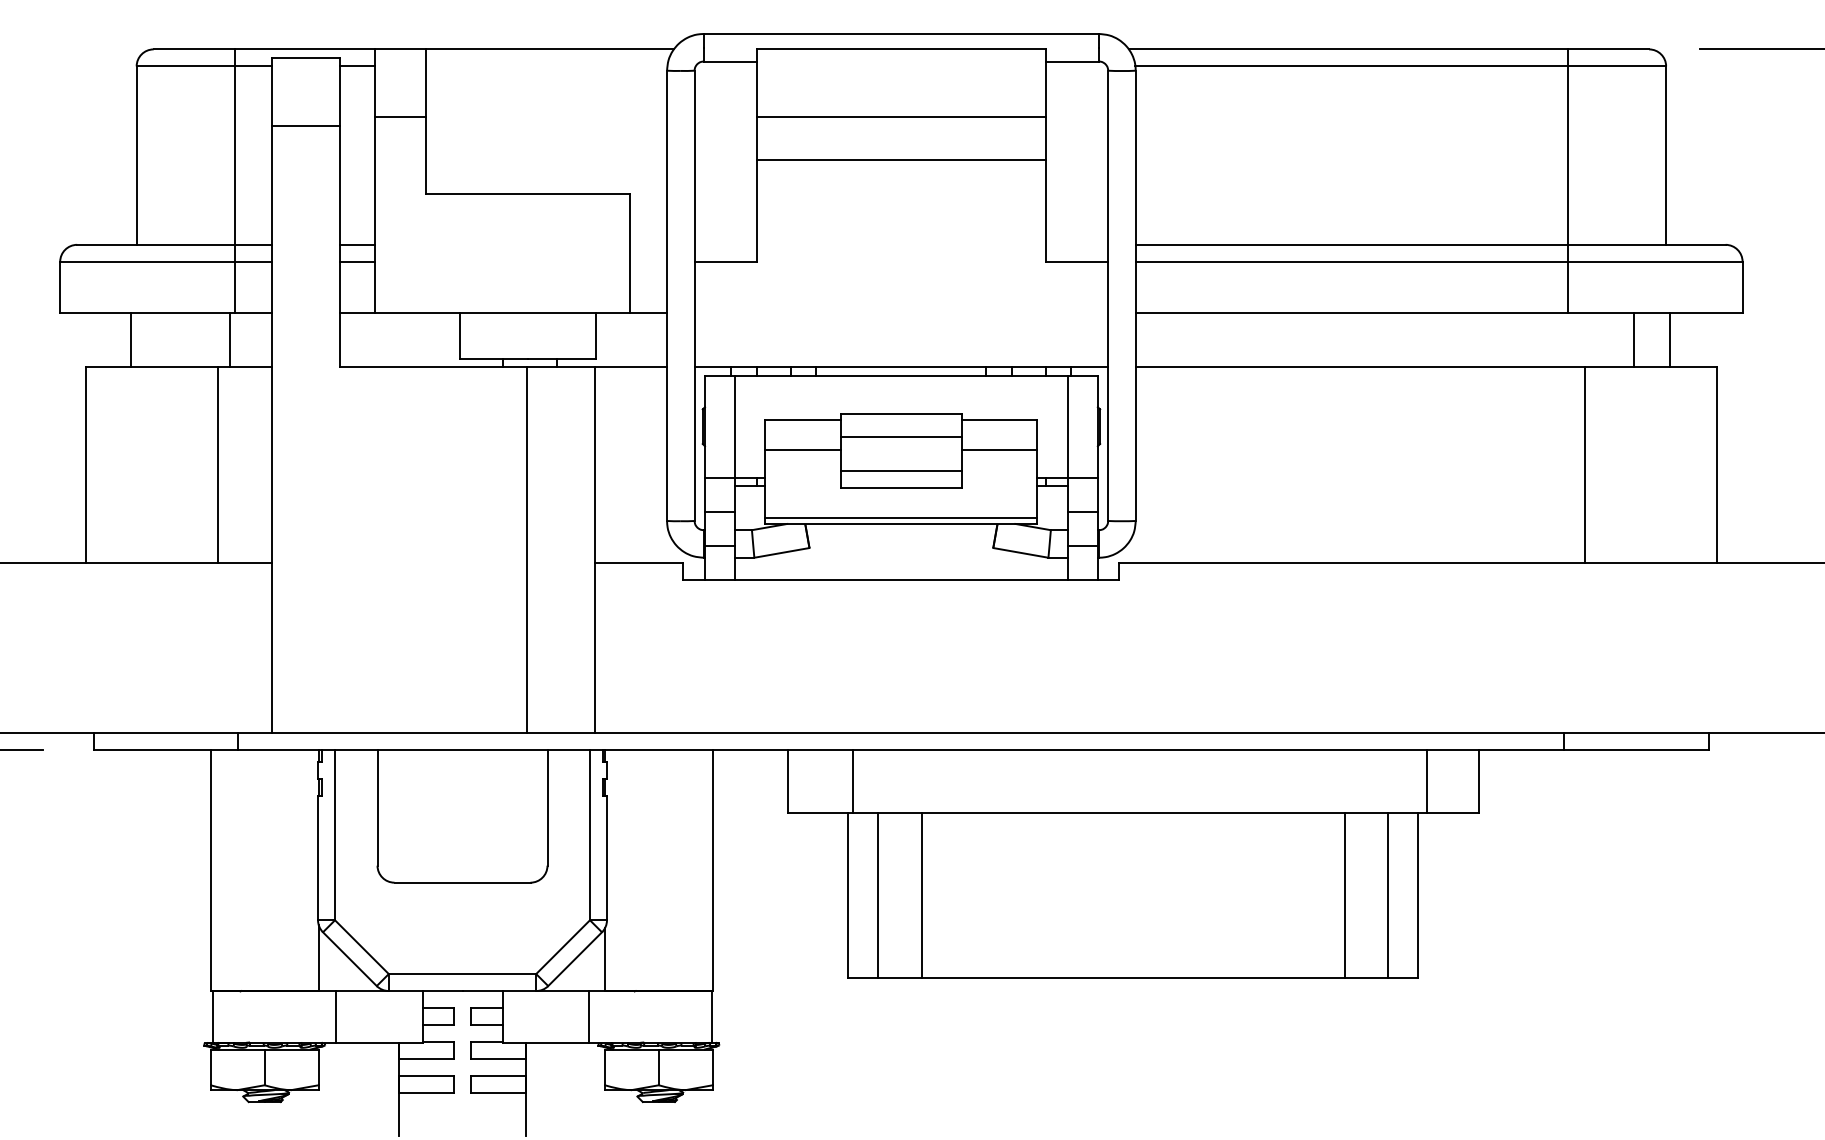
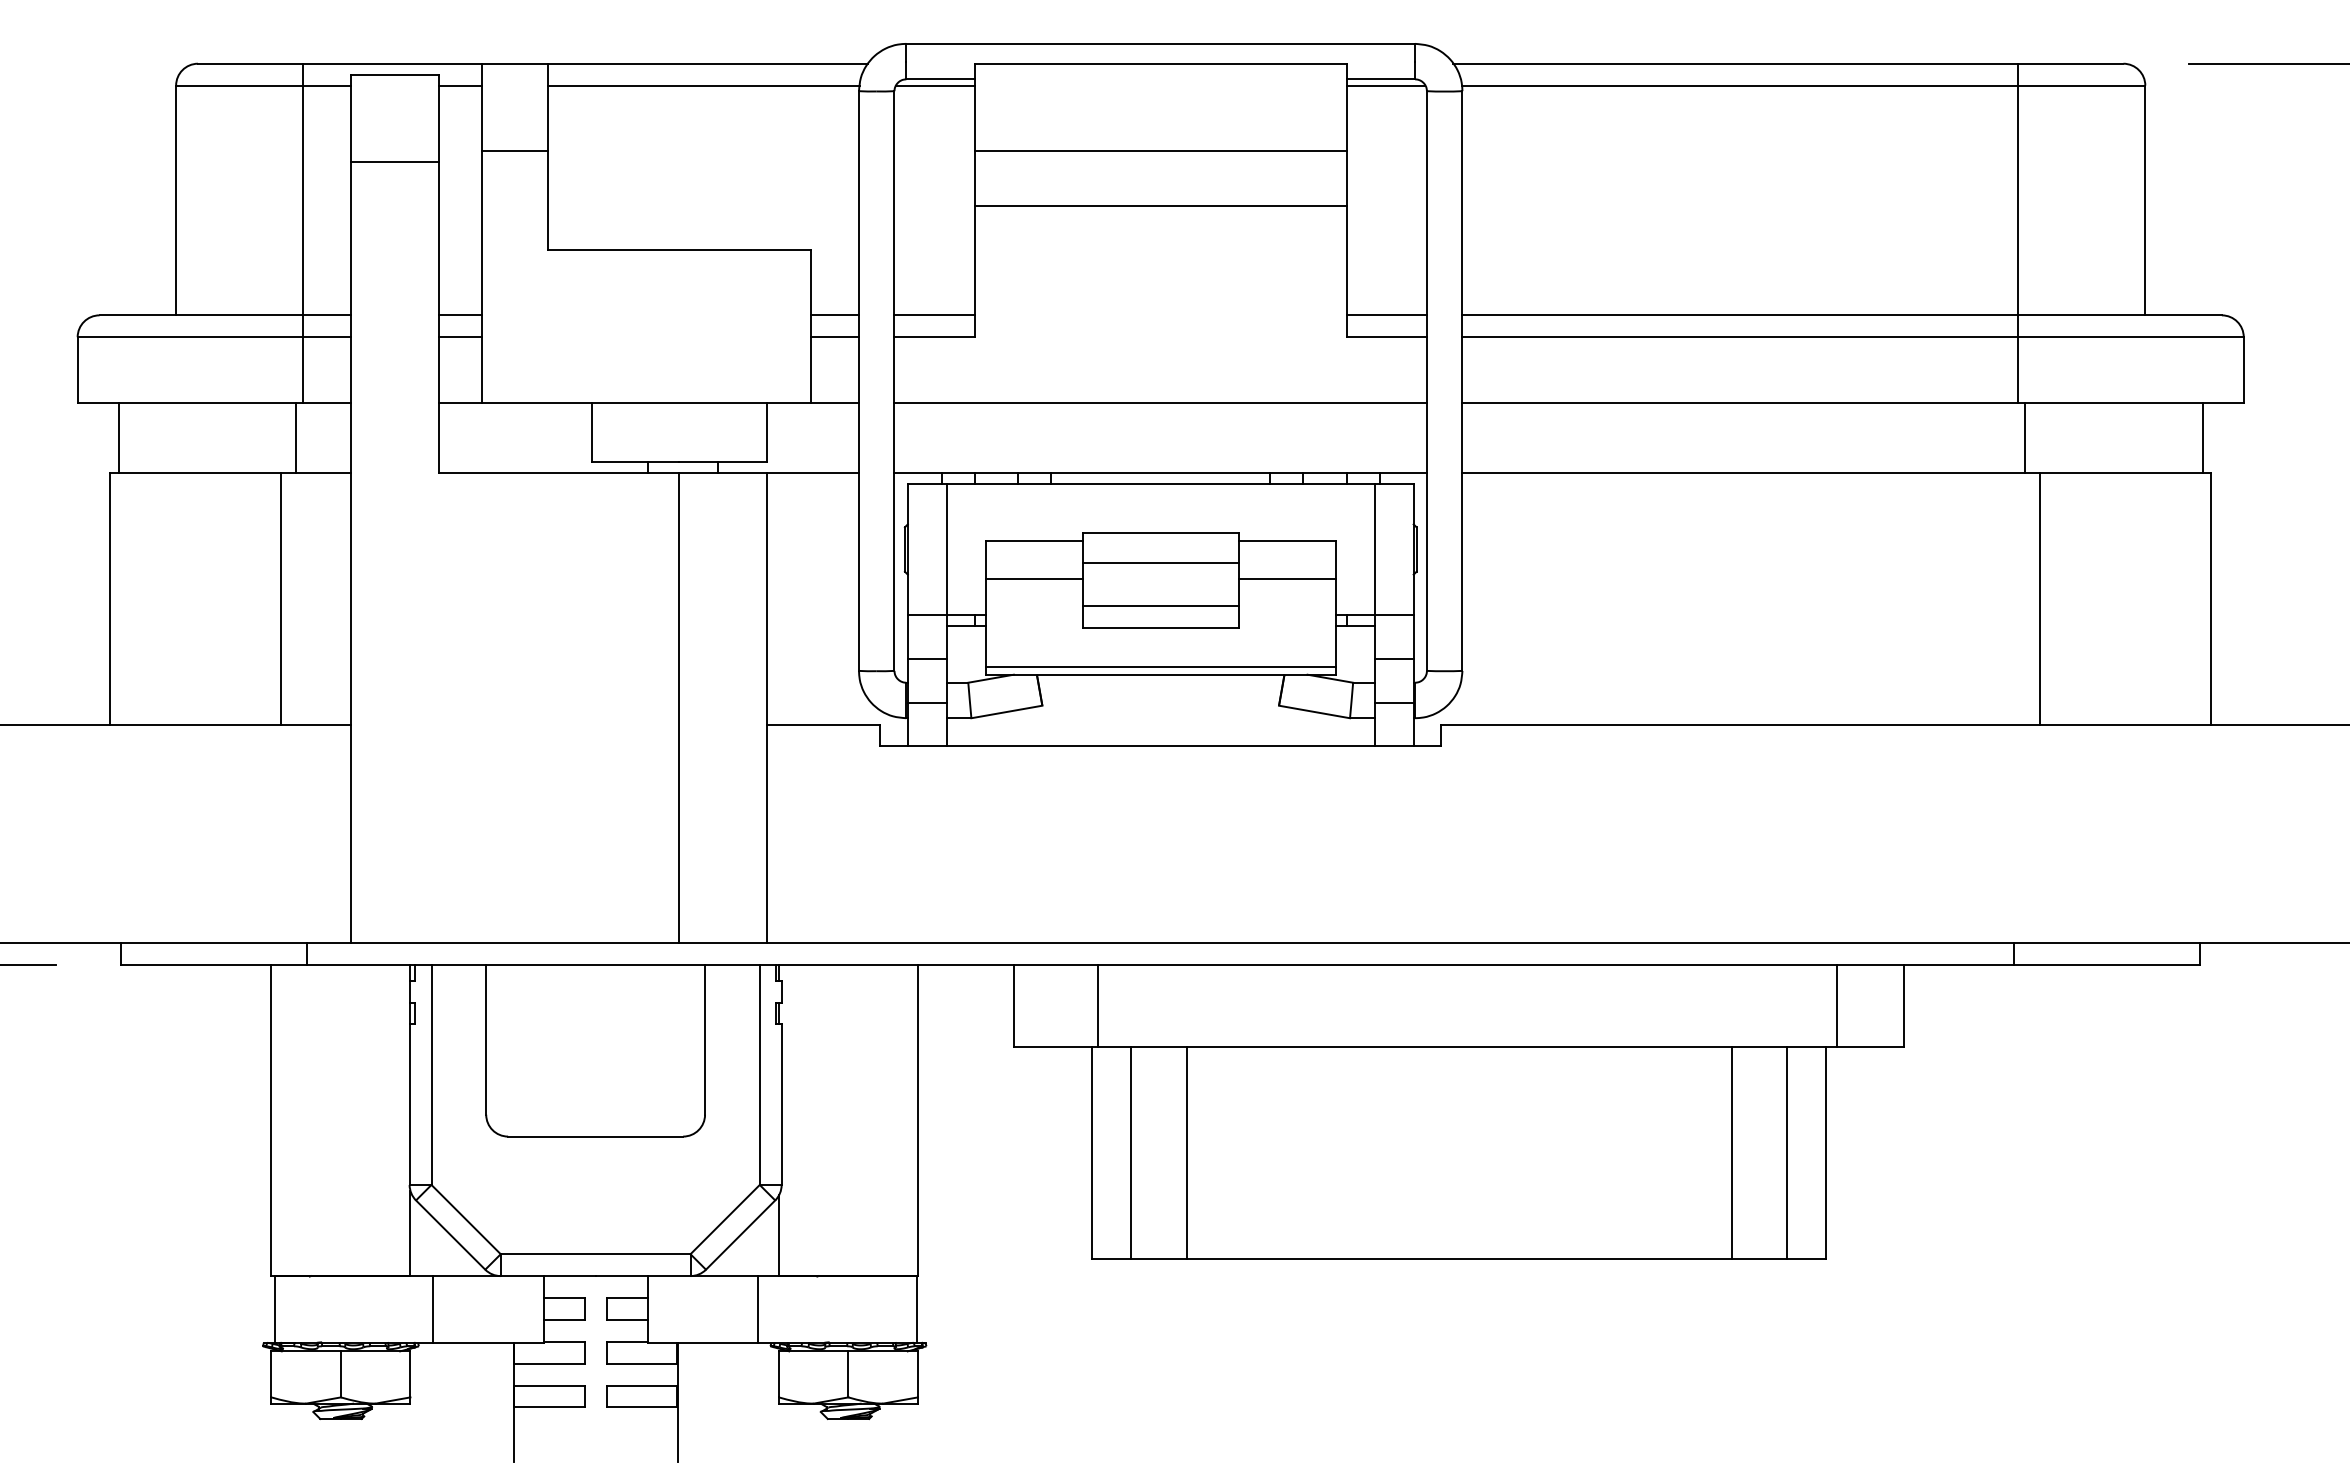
line: (546, 66) -> (703, 85), added
line: (725, 66) -> (934, 85), added
line: (1075, 66) -> (1385, 85), added
line: (648, 244) -> (834, 315), added
line: (725, 244) -> (934, 315), added
line: (1076, 244) -> (1386, 315), added
line: (648, 262) -> (834, 337), added
line: (901, 312) -> (1160, 402), added
line: (130, 339) -> (118, 437), moved
line: (1634, 339) -> (2025, 437), moved
line: (1670, 339) -> (2202, 437), moved

